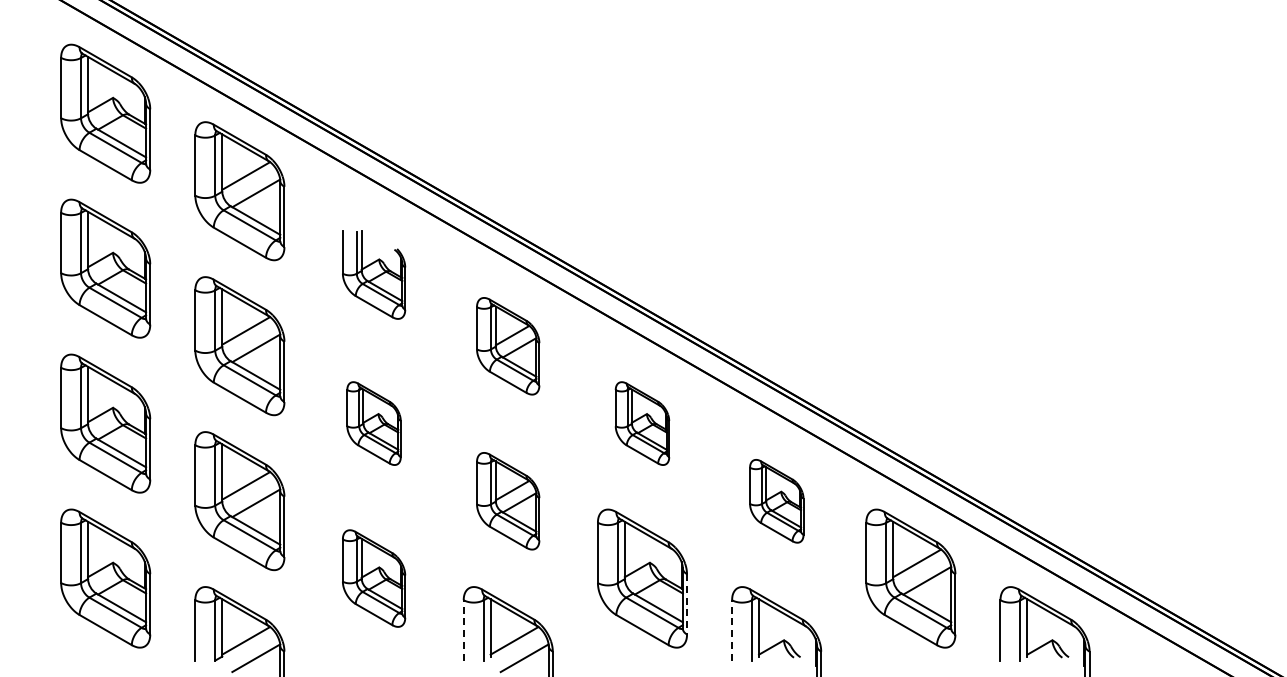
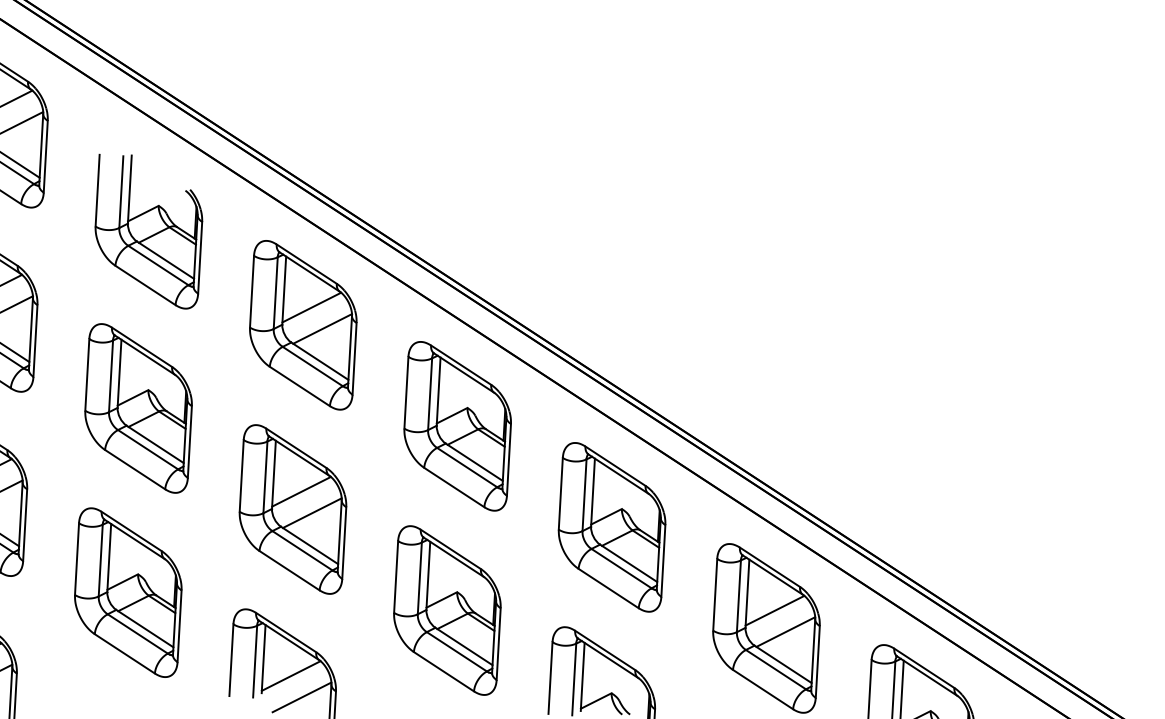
part: (373, 274) -> (147, 231), size x1.43
part: (507, 346) -> (302, 325), size x1.43
part: (373, 423) -> (137, 408), size x1.67
part: (642, 423) -> (457, 426), size x1.67
part: (507, 501) -> (292, 509), size x1.43
part: (776, 501) -> (611, 527), size x1.67
part: (373, 578) -> (127, 592), size x1.43
line: (687, 604) -> (499, 644), dashed -> solid
line: (463, 629) -> (231, 659), dashed -> solid
line: (732, 629) -> (551, 677), dashed -> solid

